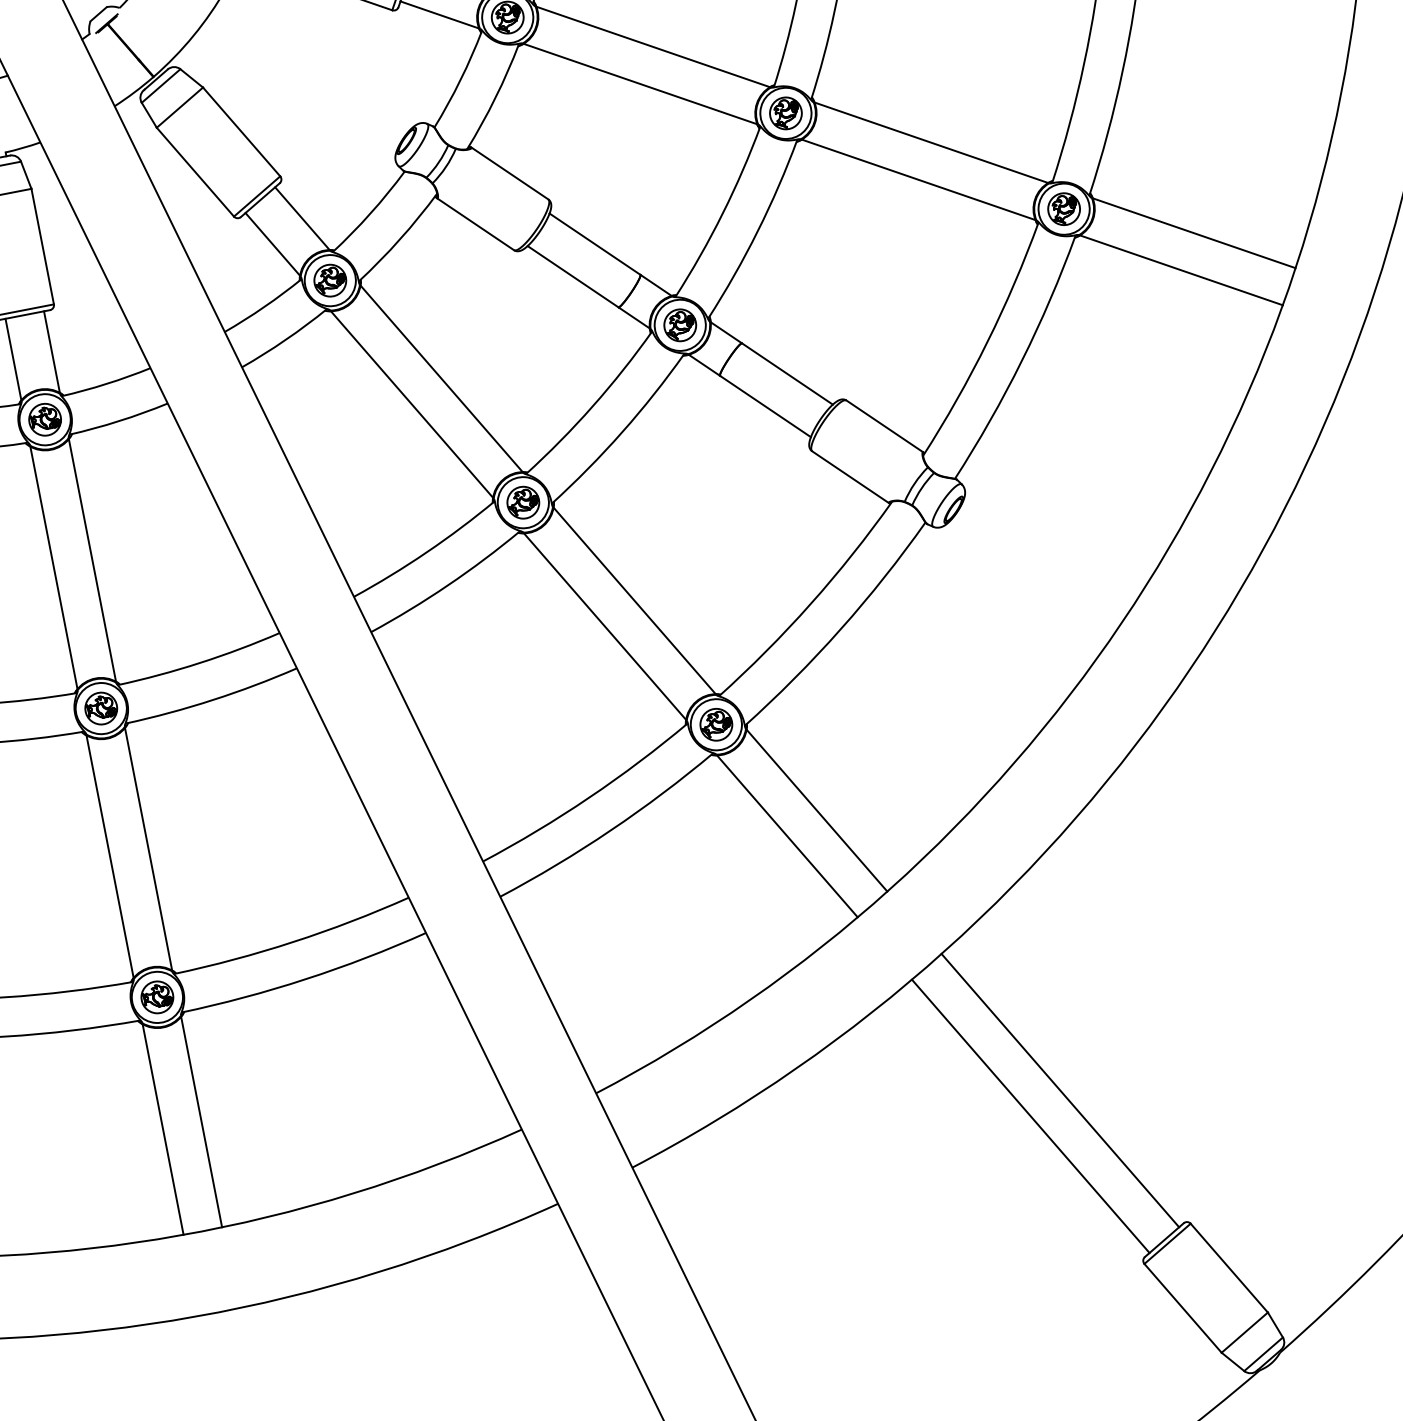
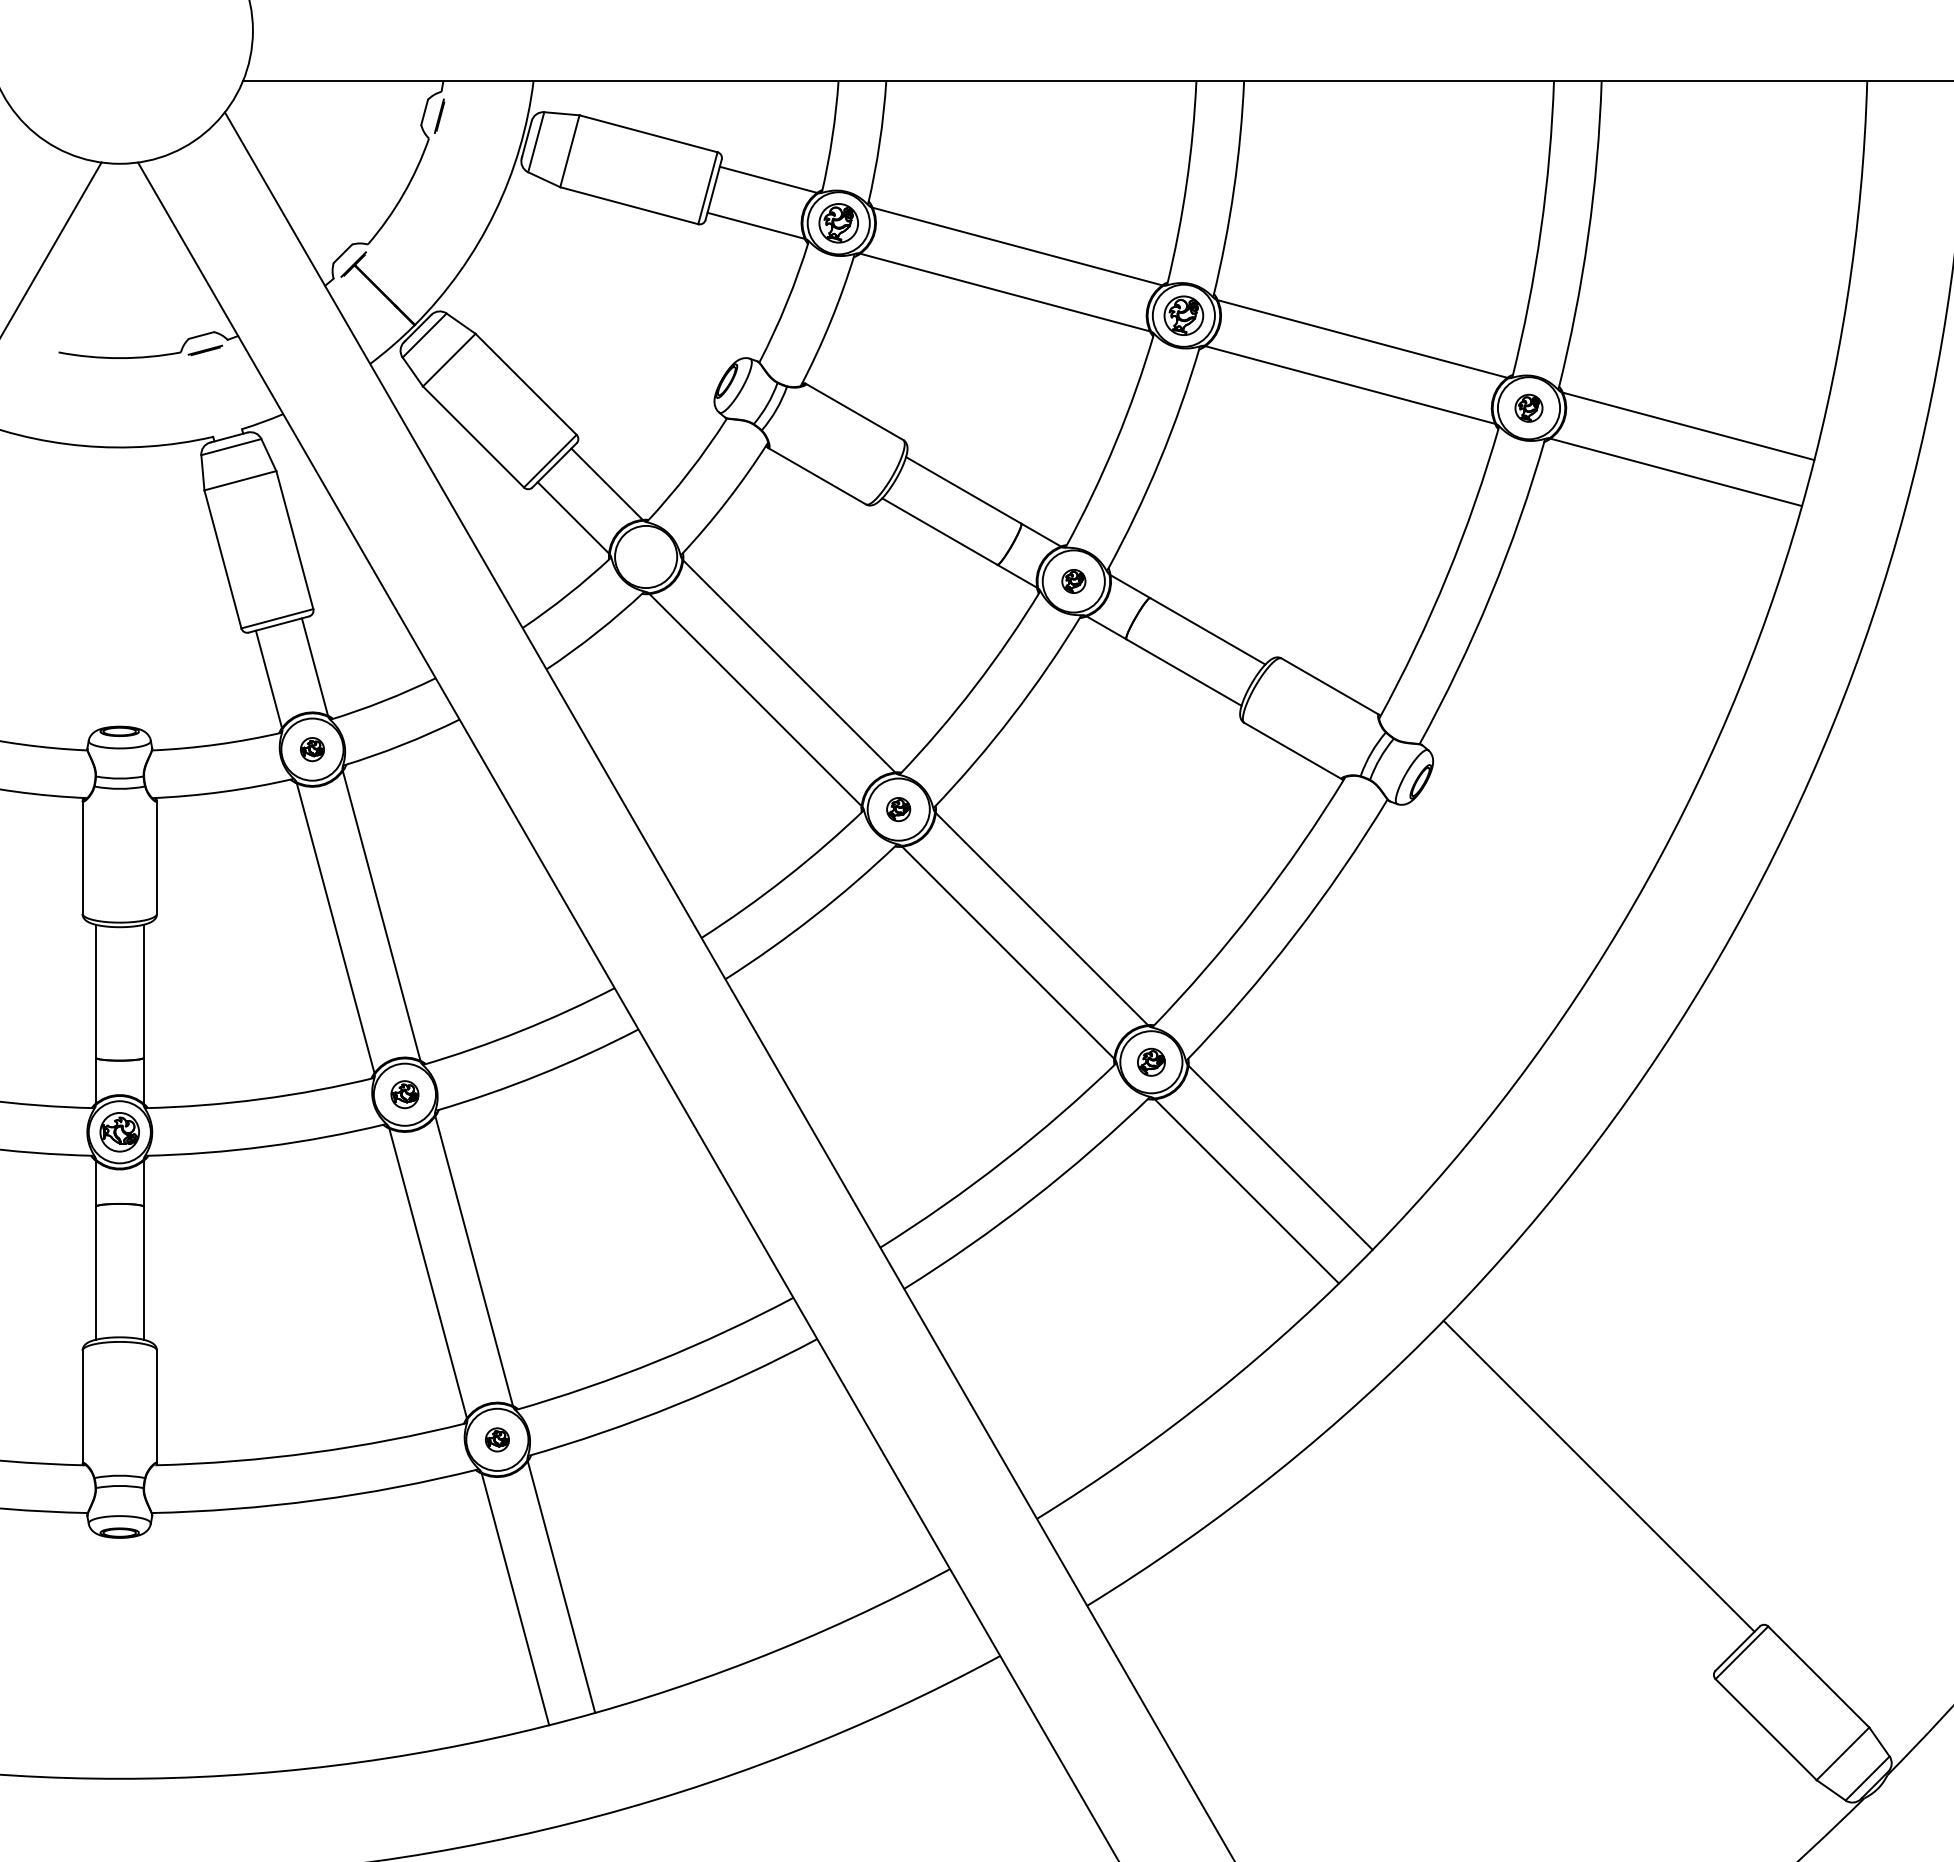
part: (1063, 209) -> (1528, 408), size x0.7
part: (329, 280) -> (645, 556), removed
part: (679, 325) -> (1073, 581), size x0.6
part: (45, 419) -> (312, 749), size x0.6
part: (523, 502) -> (898, 809), size x0.6
part: (100, 708) -> (404, 1094), size x0.7
part: (716, 724) -> (1151, 1062), size x0.7
part: (157, 997) -> (497, 1439), size x0.6
line: (1030, 1115) -> (1564, 1509), removed

